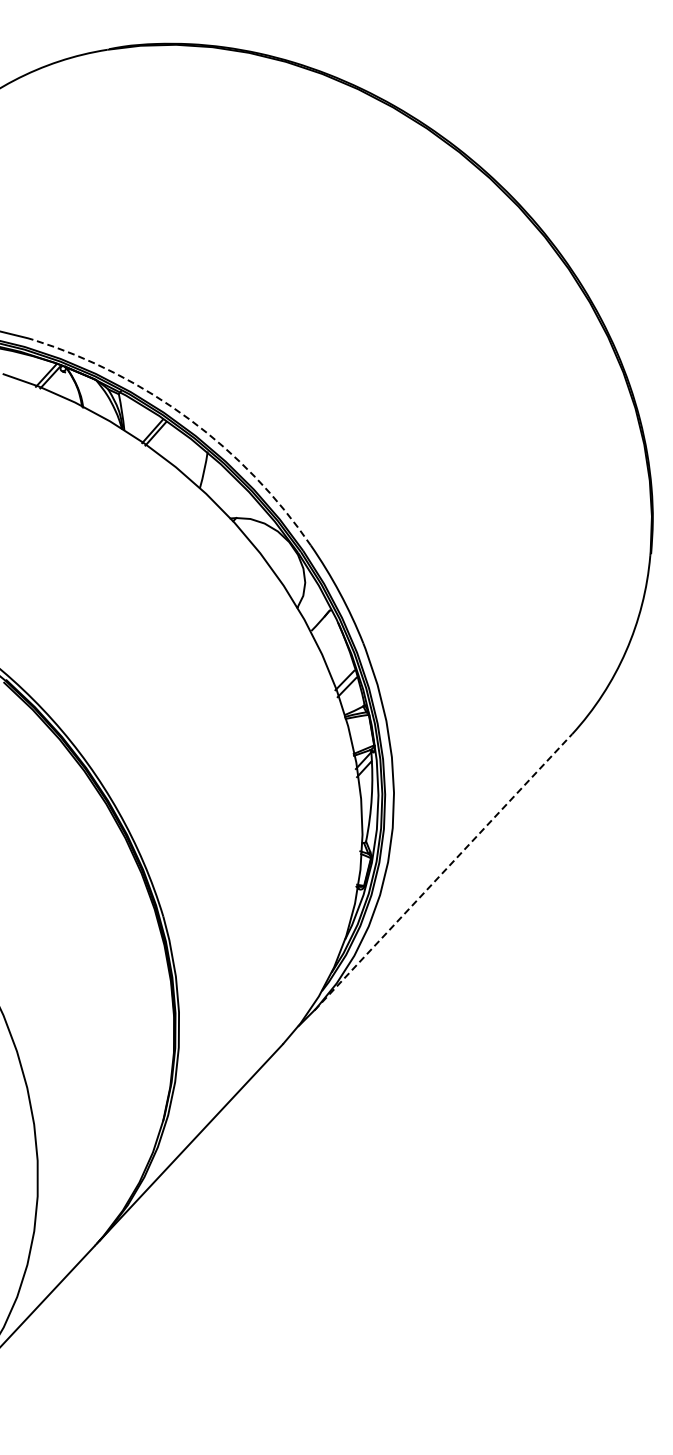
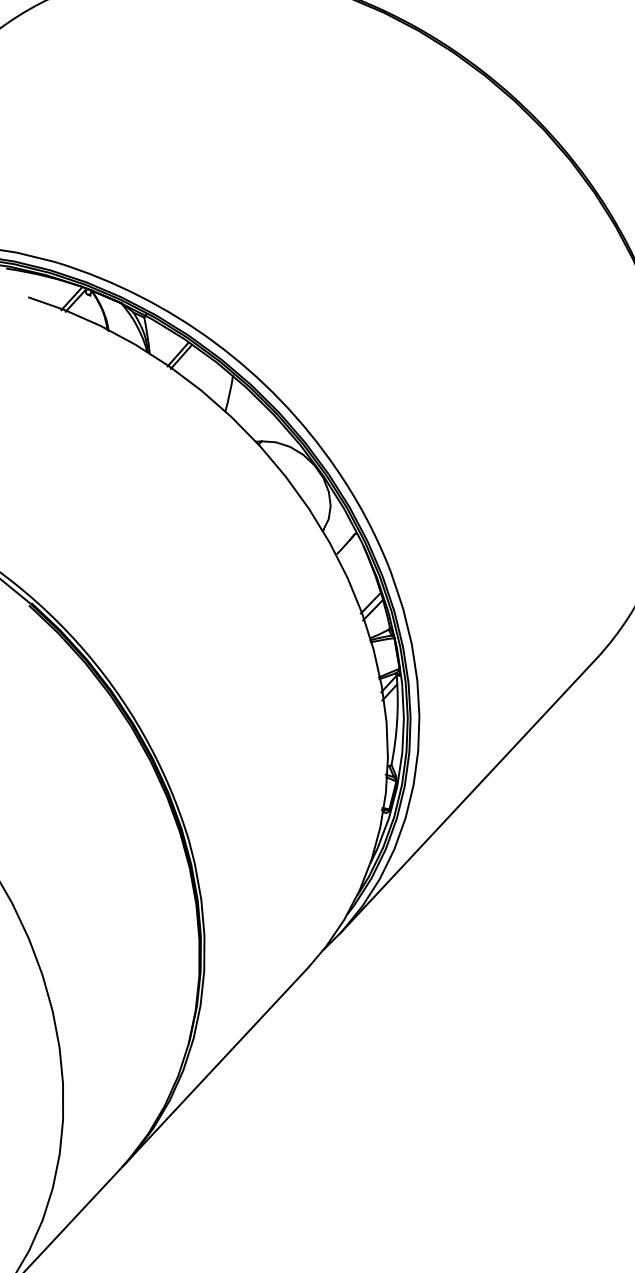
arc: (189, 419) -> (214, 342), dashed -> solid
line: (443, 871) -> (468, 794), dashed -> solid

